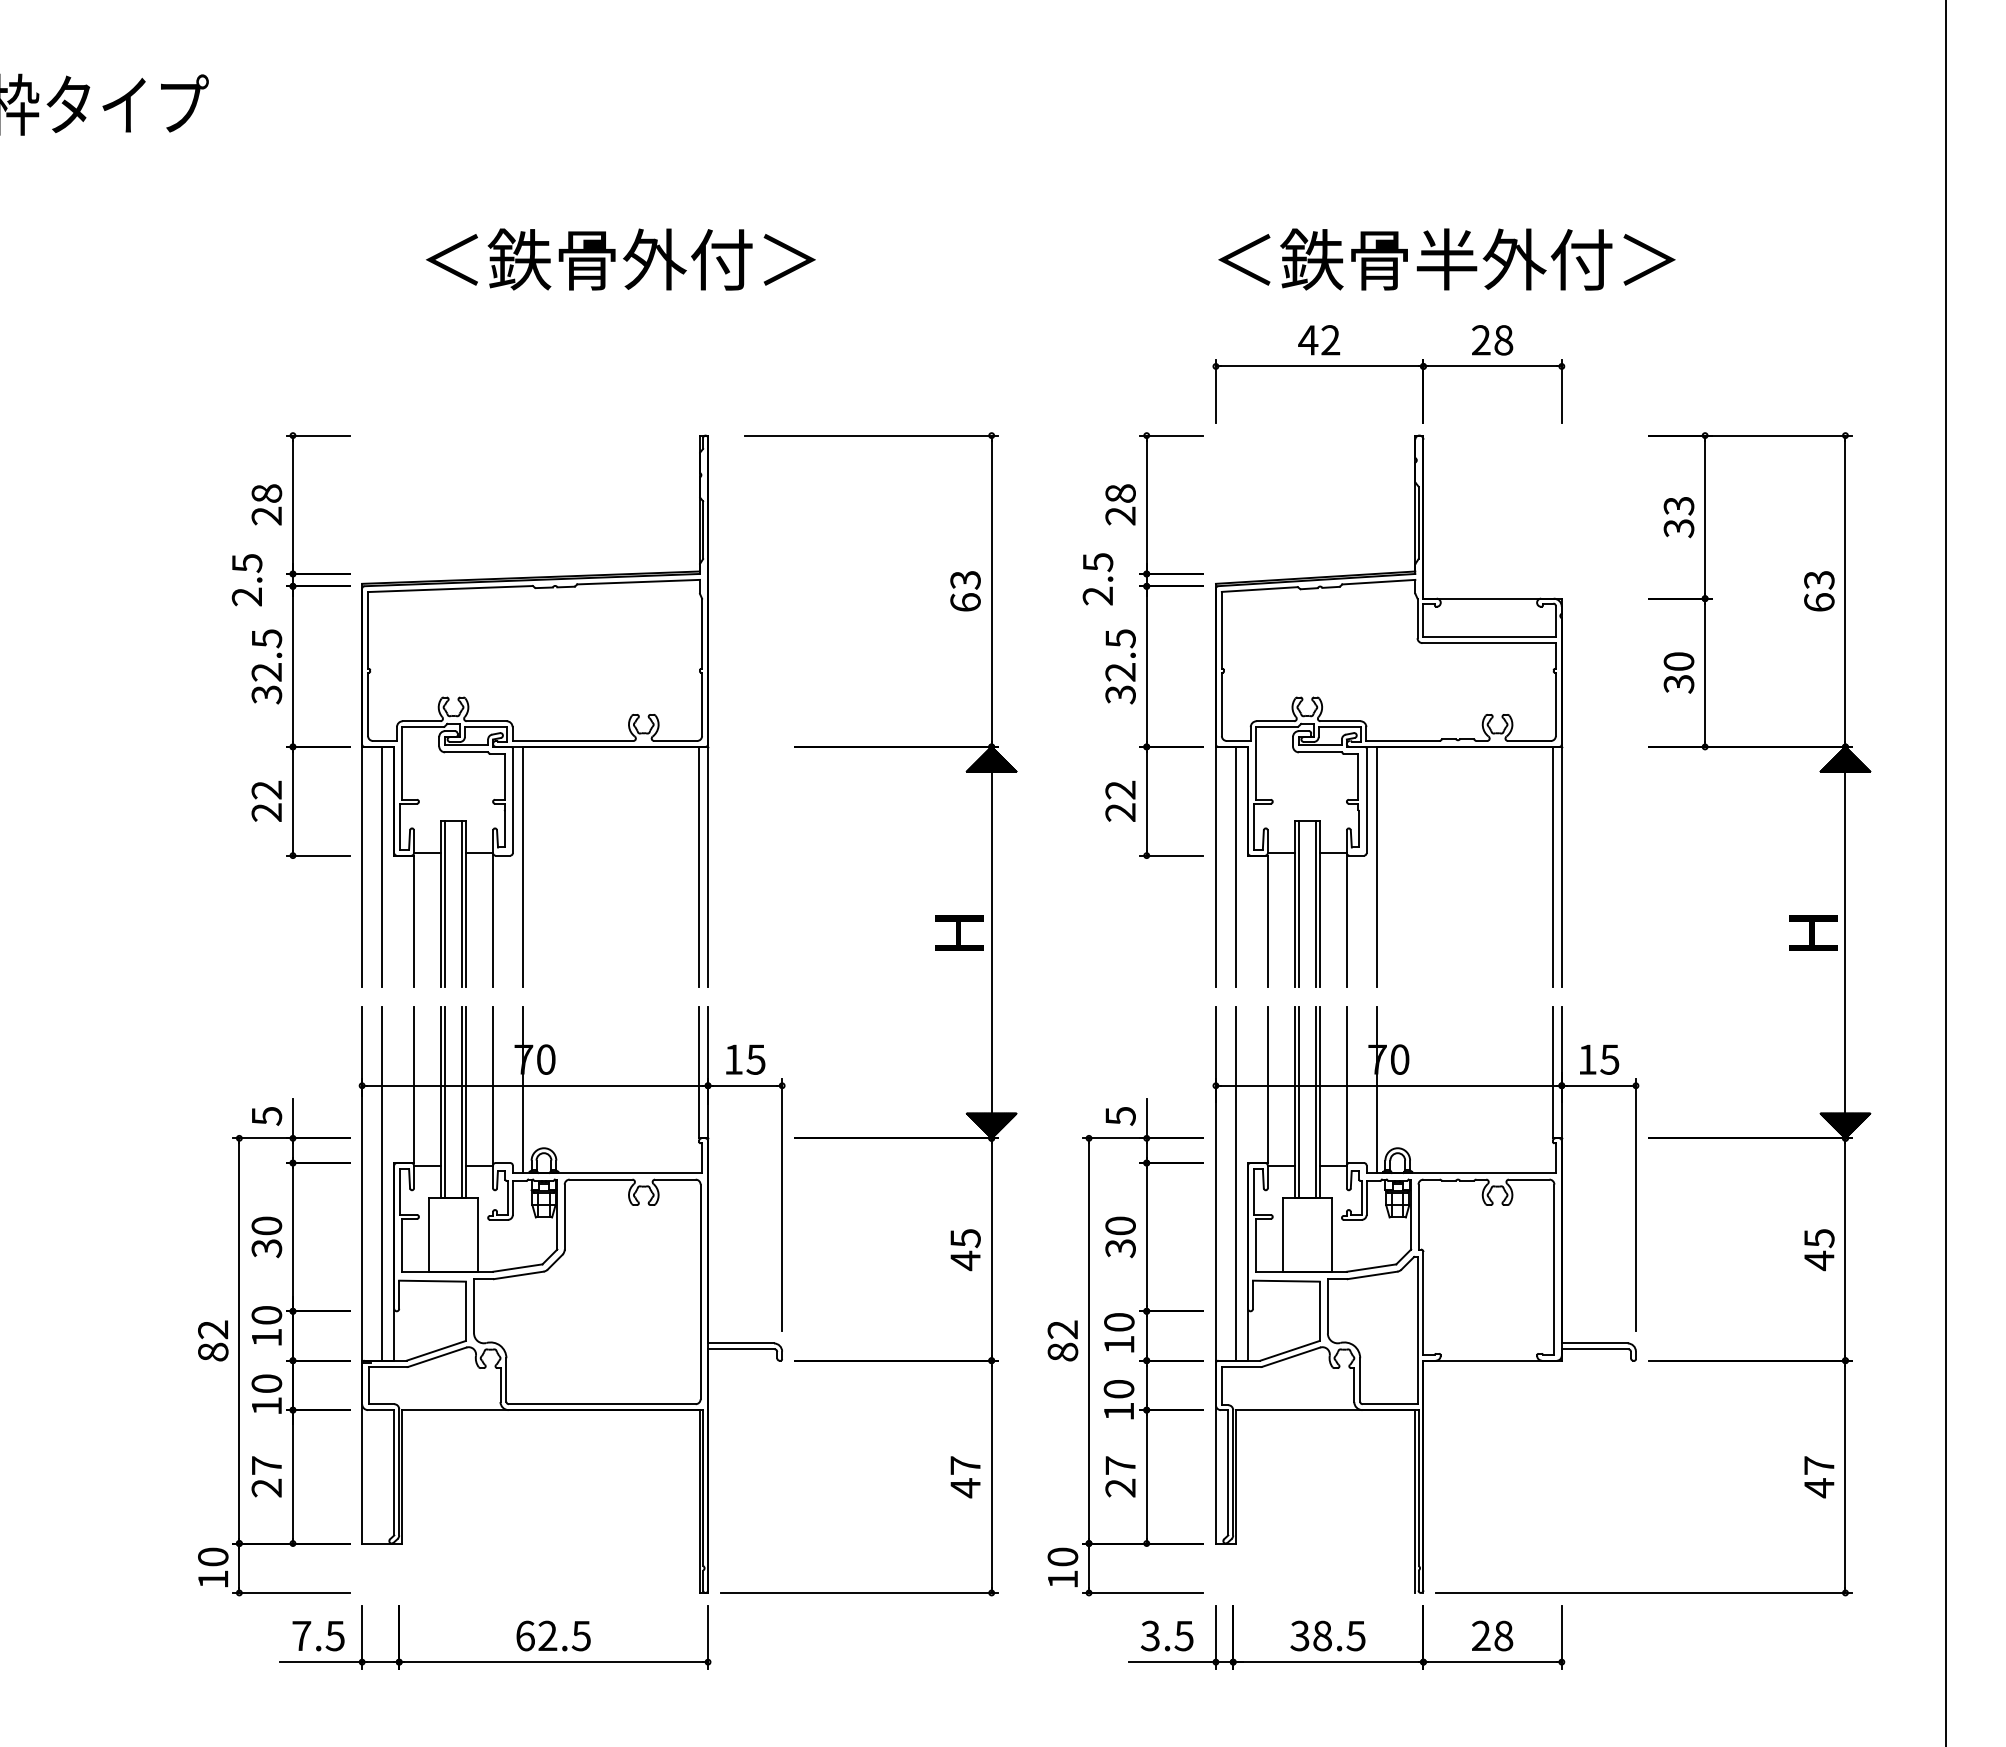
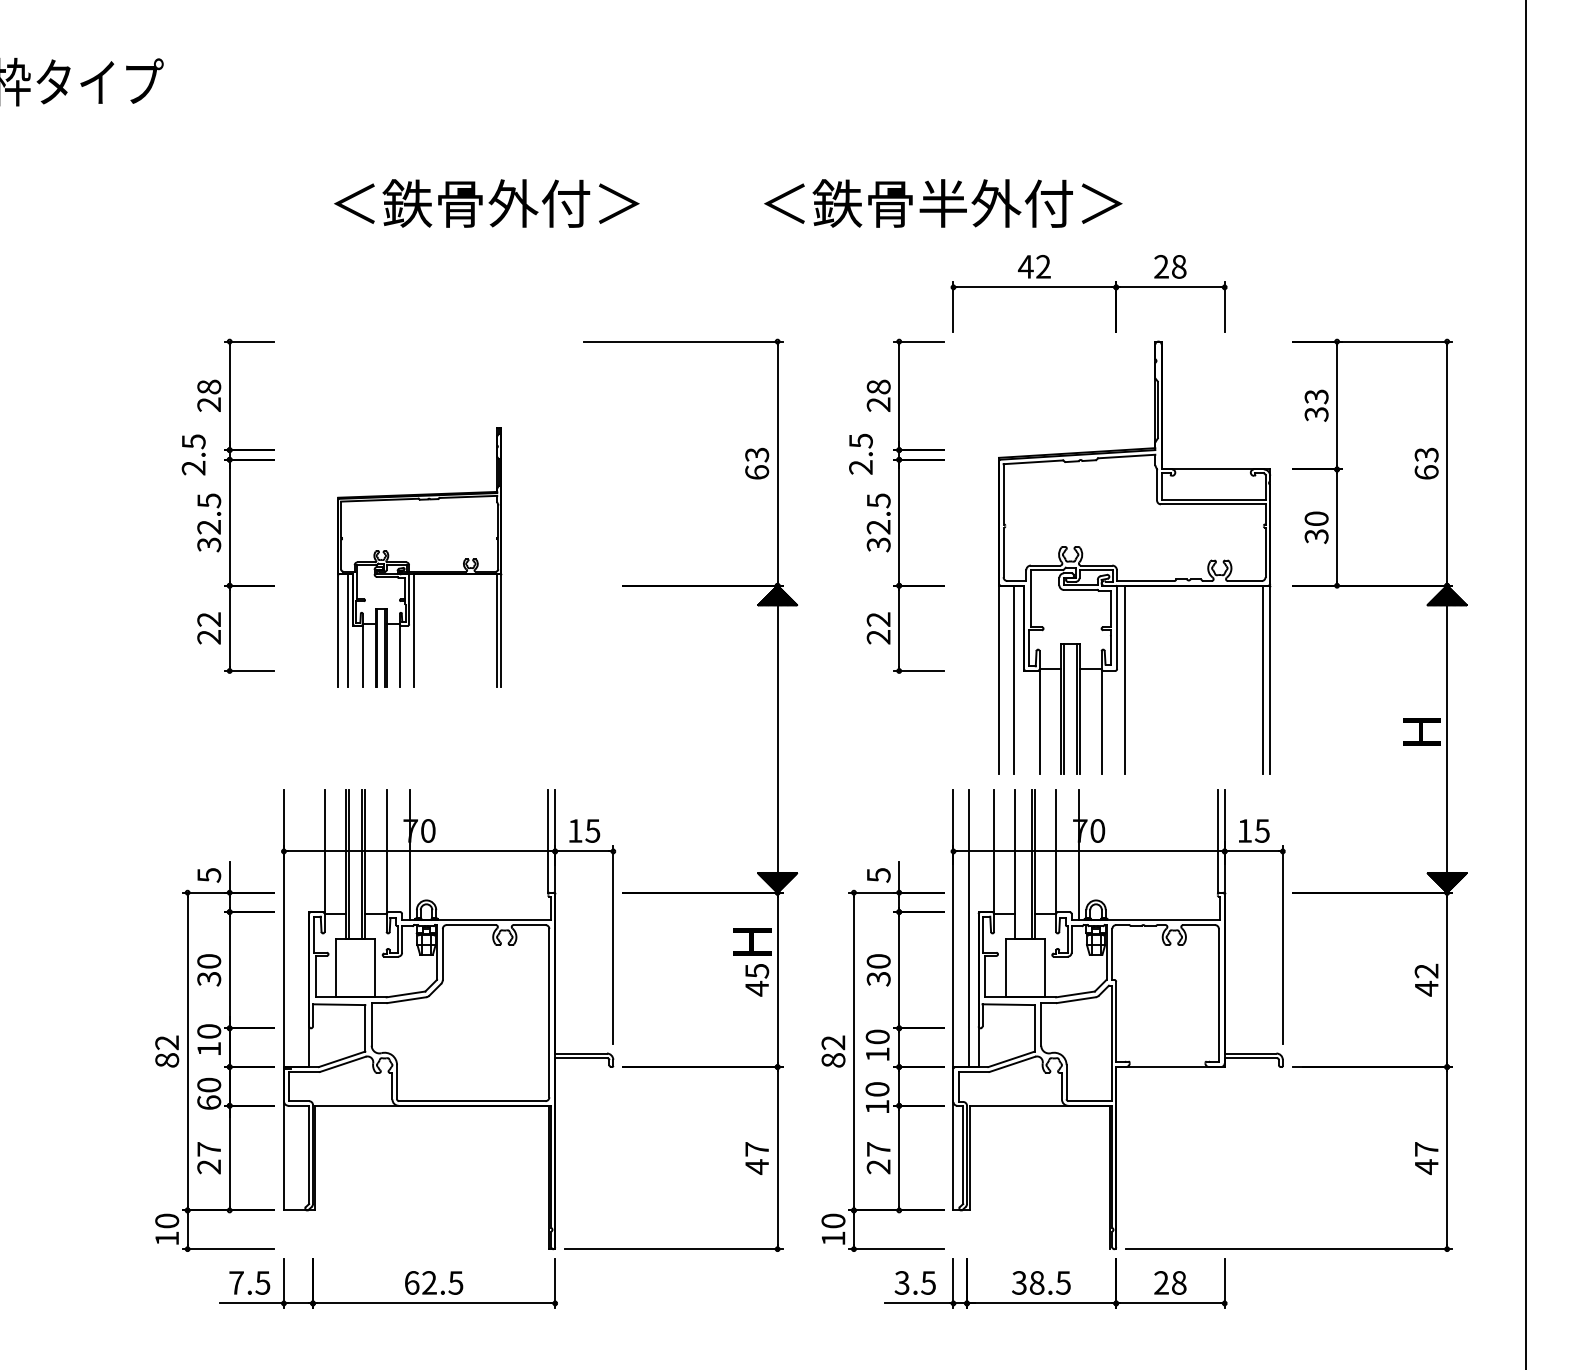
text: (1446, 259) -> (942, 203), moved
part: (535, 710) -> (419, 557), size x0.6
part: (1389, 710) -> (1135, 557), moved
text: (959, 932) -> (752, 941), moved
line: (1298, 1101) -> (1018, 863), removed
line: (381, 1183) -> (299, 928), removed
text: (1819, 1238) -> (1426, 971), 45 -> 42
text: (266, 1405) -> (208, 1102), 10 -> 60

